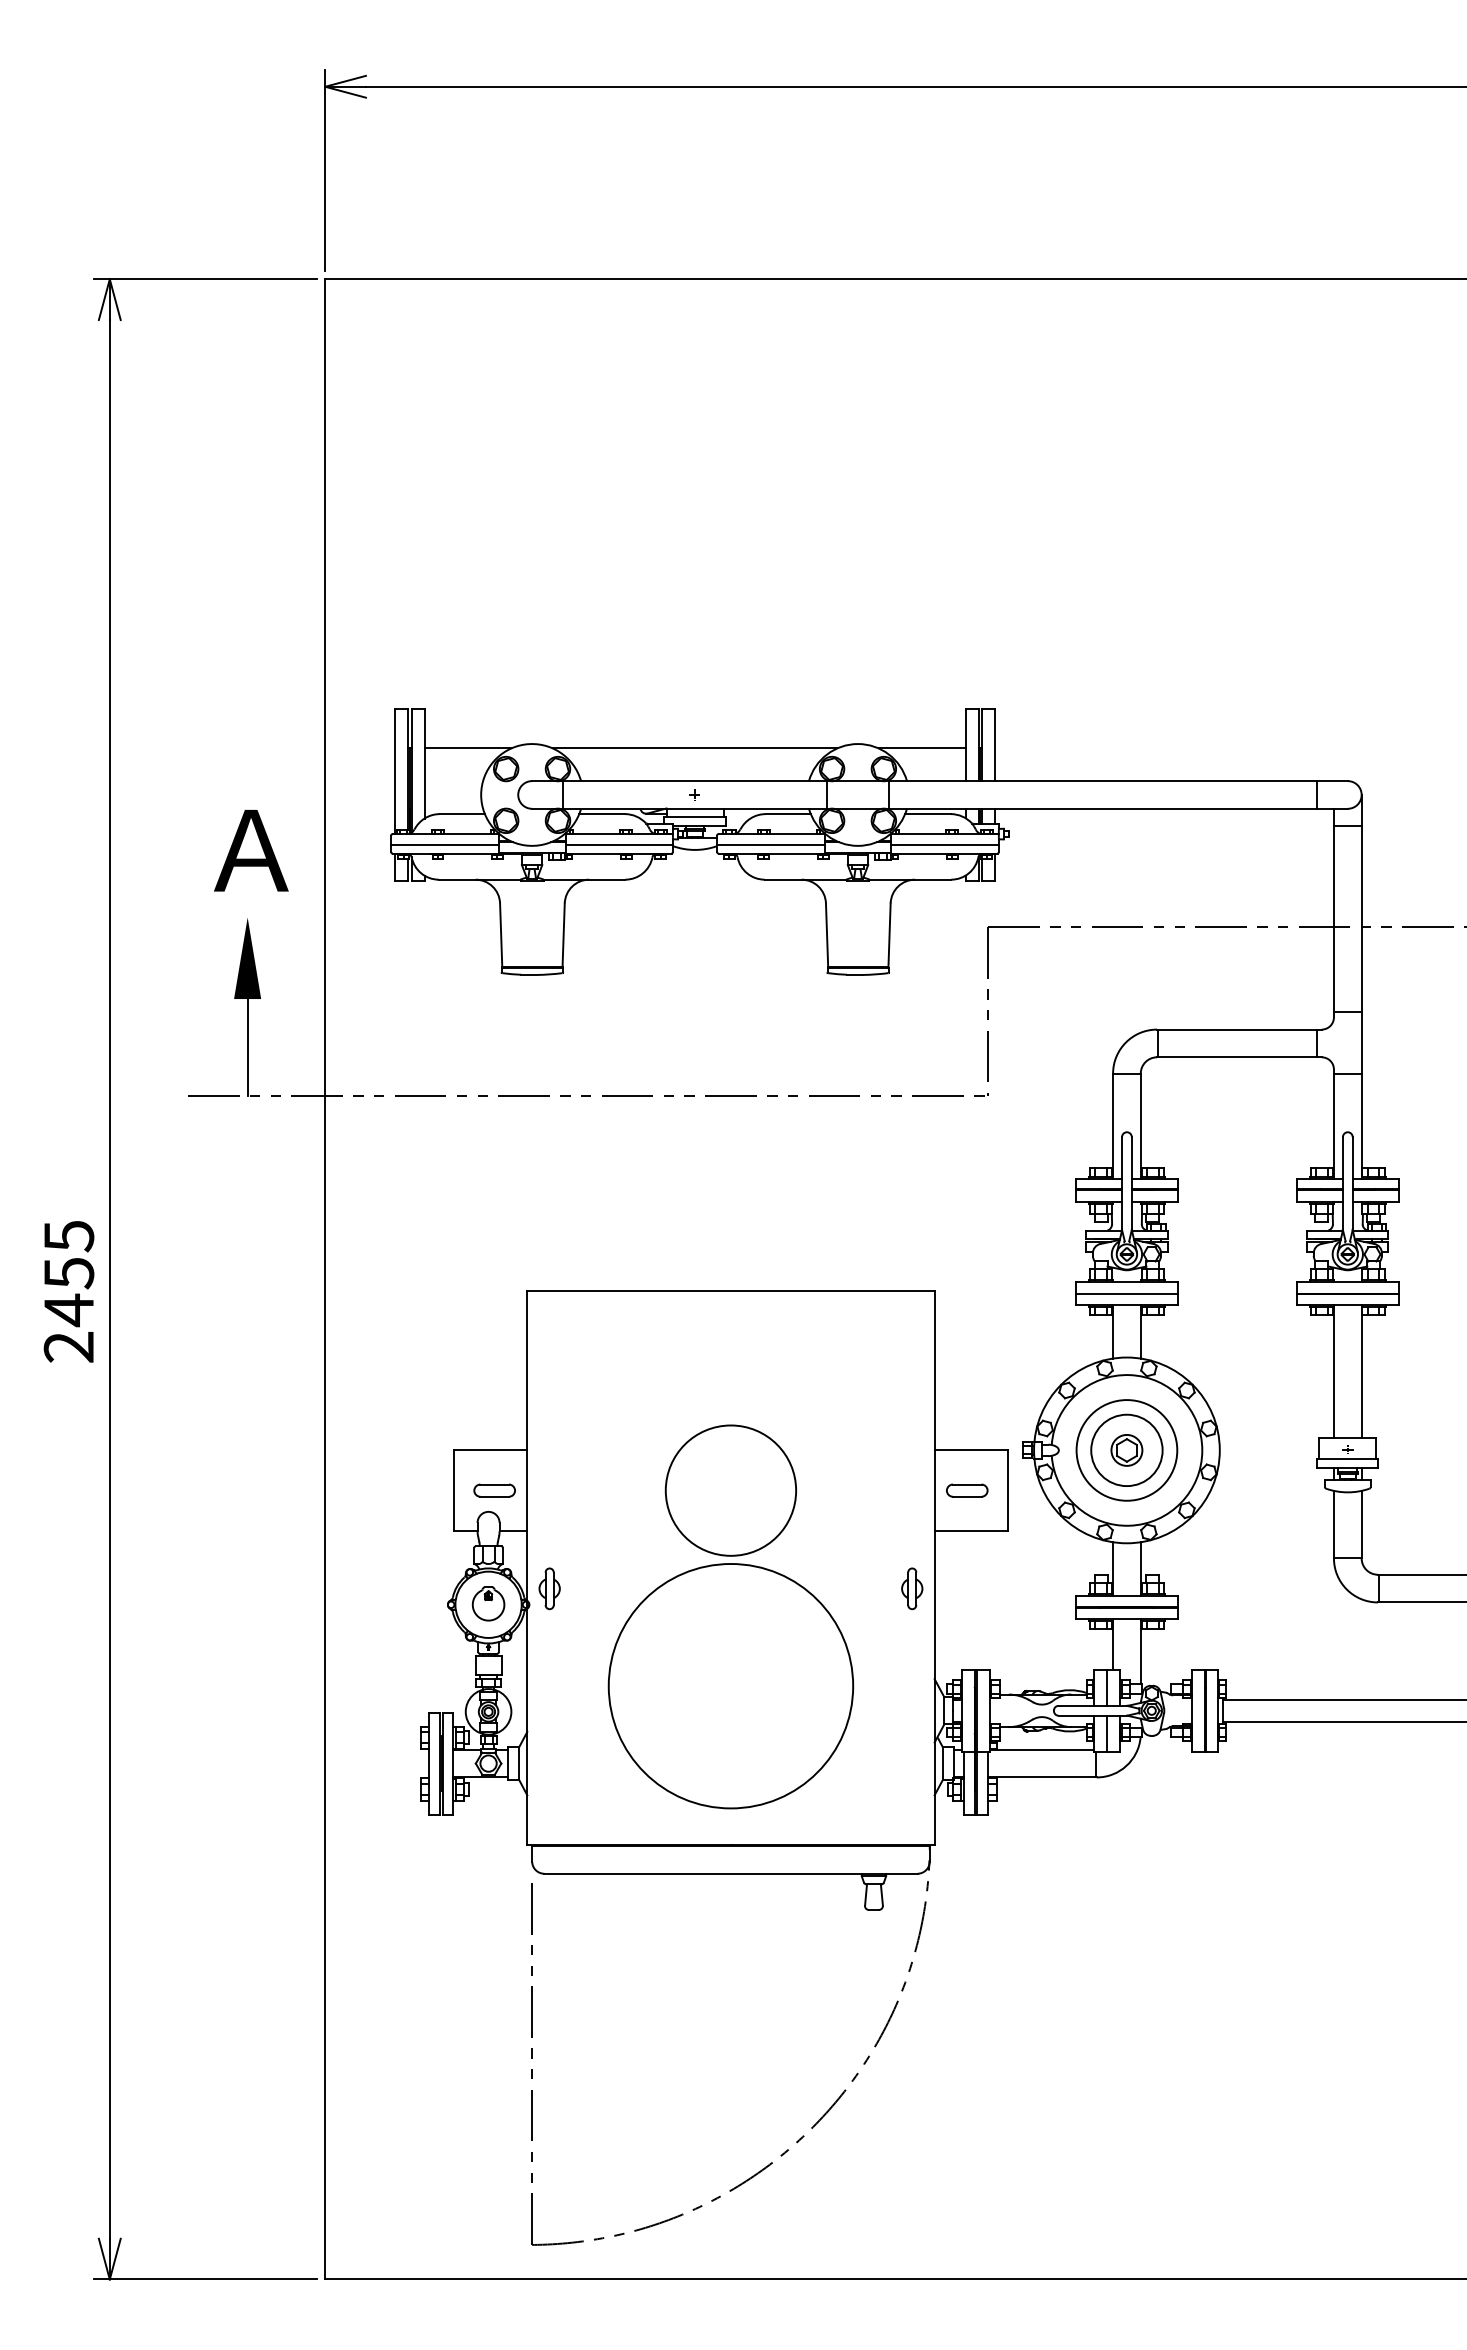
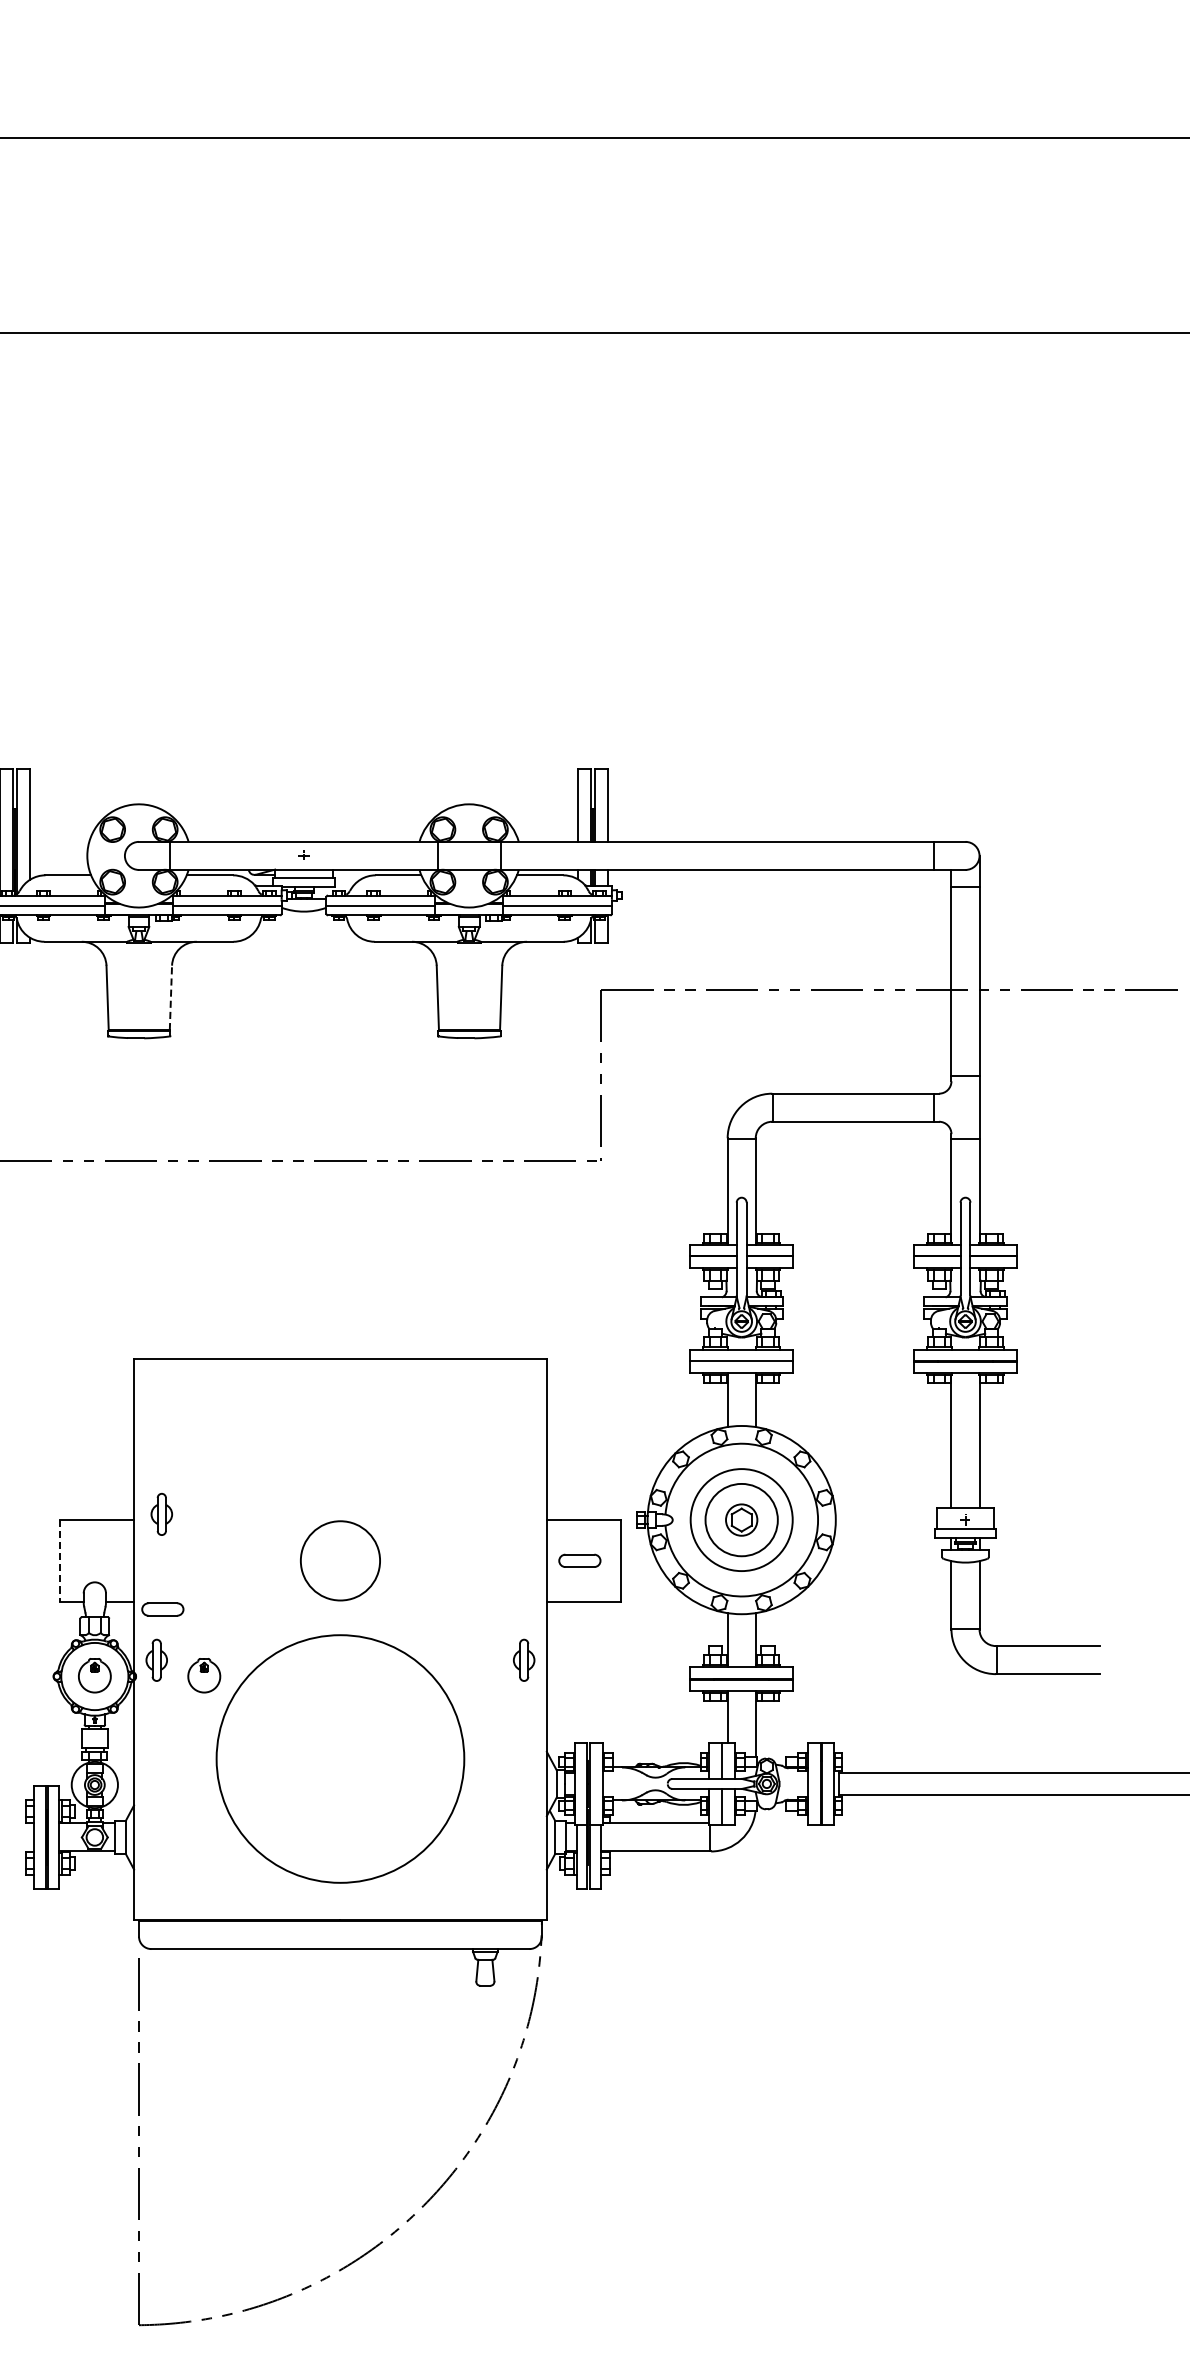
line: (467, 748) -> (73, 808), removed
line: (694, 748) -> (303, 808), removed
line: (921, 748) -> (533, 808), removed
line: (563, 935) -> (170, 998), solid -> dashed
part: (554, 1444) -> (161, 1514), added
line: (453, 1490) -> (59, 1560), solid -> dashed
part: (494, 1490) -> (162, 1609), moved
circle: (730, 1490) -> (339, 1560), size x0.6
part: (596, 1603) -> (204, 1675), added

